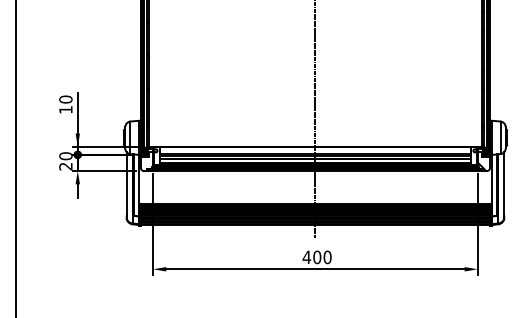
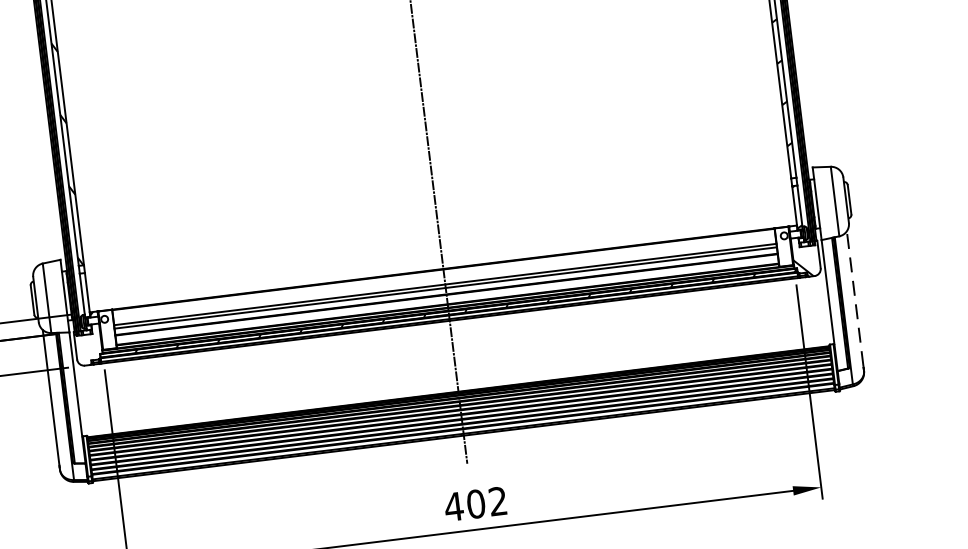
line: (504, 183) -> (855, 297), solid -> dashed
text: (327, 257) -> (497, 501), 400 -> 402

